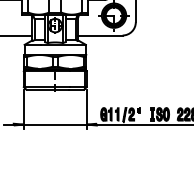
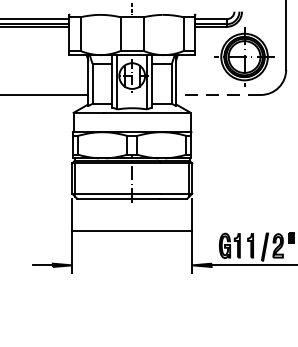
line: (99, 35) -> (216, 94), solid -> dashed
line: (54, 124) -> (130, 230), moved

